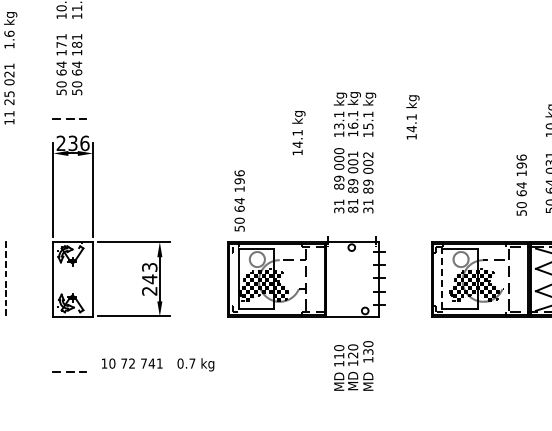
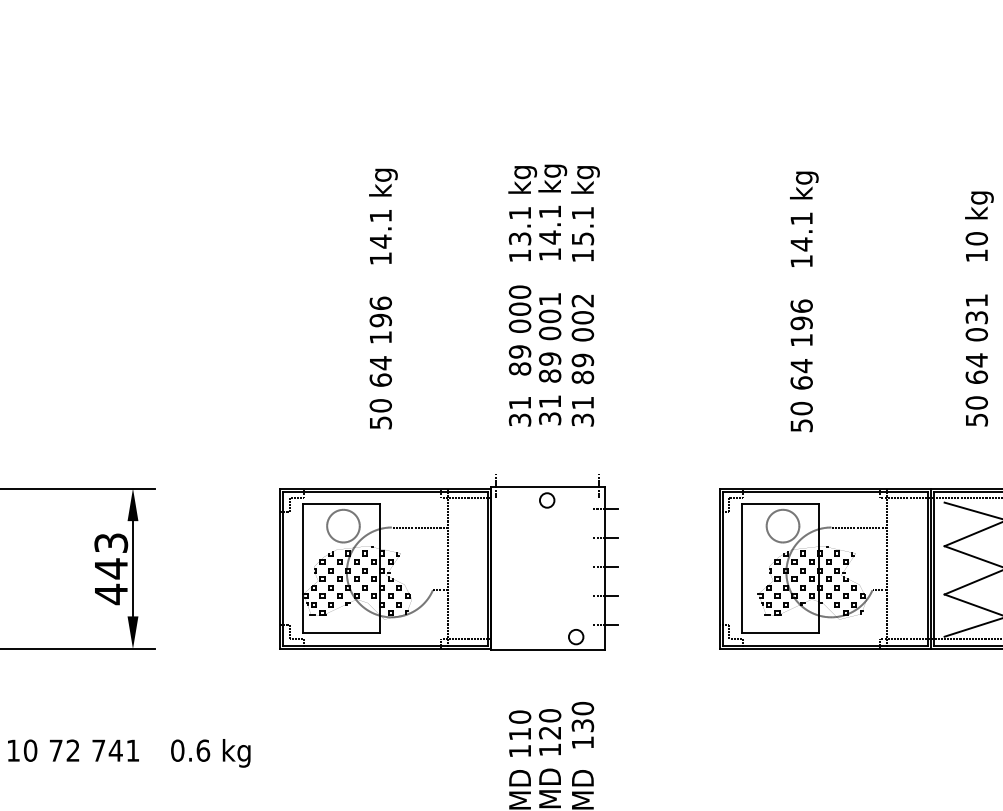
text: (412, 117) -> (803, 219), moved
text: (353, 125) -> (550, 236), 16.1 -> 14.1
text: (298, 133) -> (382, 217), moved
text: (521, 184) -> (801, 364), moved
text: (239, 200) -> (380, 362), moved
text: (353, 209) -> (550, 418), 81 -> 31
line: (442, 279) -> (742, 569), dashed -> solid
text: (149, 291) -> (110, 595), 243 -> 443
text: (192, 363) -> (203, 750), 0.7 -> 0.6

